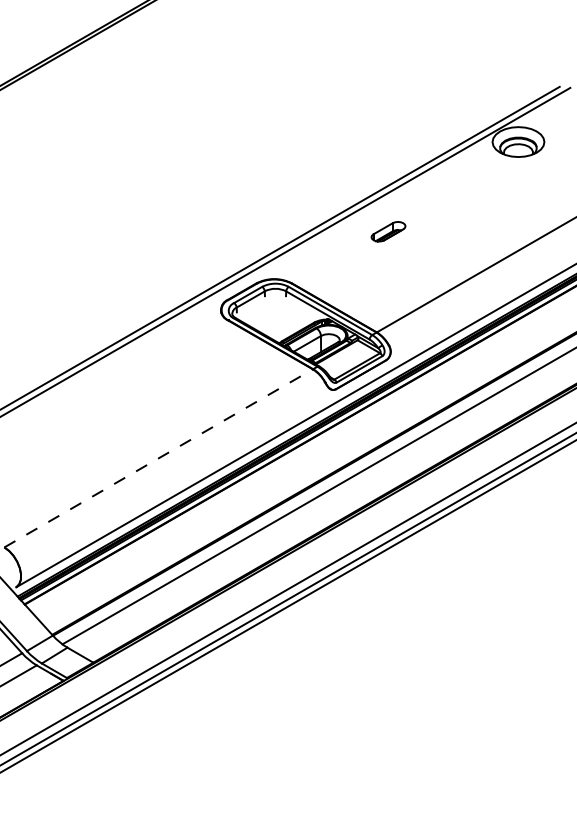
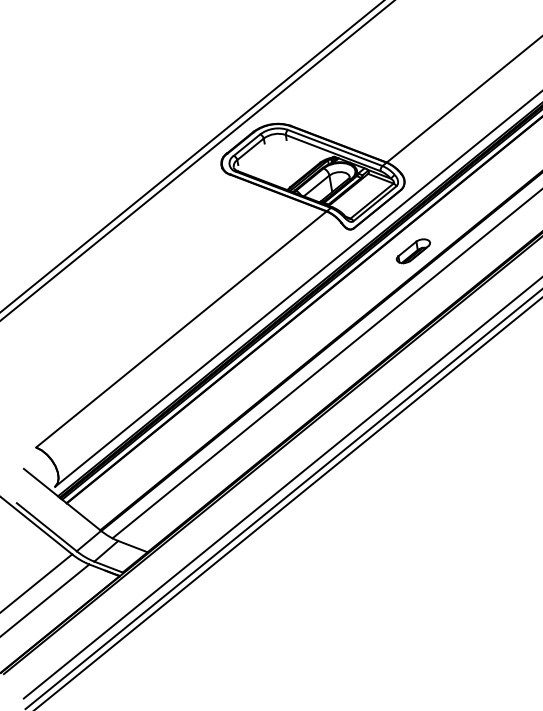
part: (388, 231) -> (413, 250), moved
line: (159, 458) -> (182, 329), dashed -> solid

